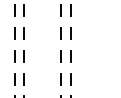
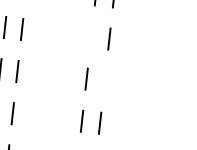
line: (60, 33) -> (89, 36), removed
line: (70, 56) -> (103, 81), removed

